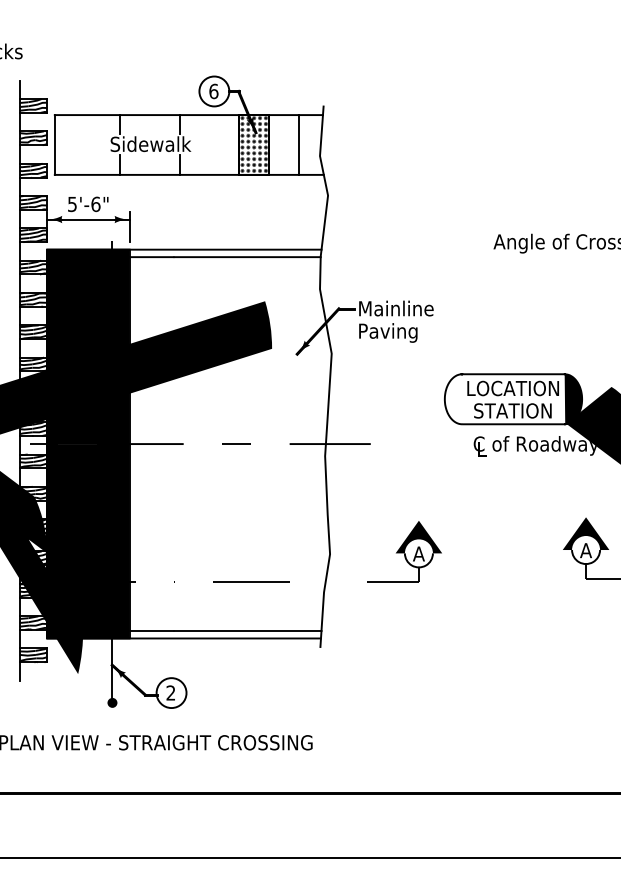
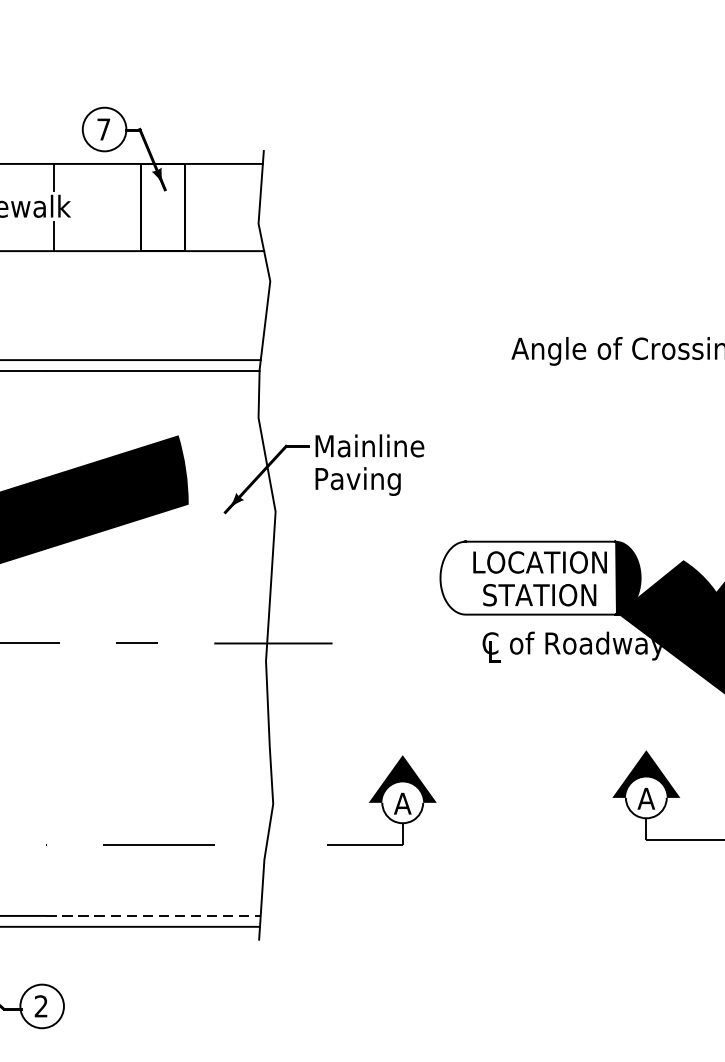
text: (213, 91) -> (103, 129), 6 -> 7
hatch: (254, 144) -> (163, 206), removed
line: (299, 144) -> (228, 206), removed
line: (247, 631) -> (152, 916), solid -> dashed

